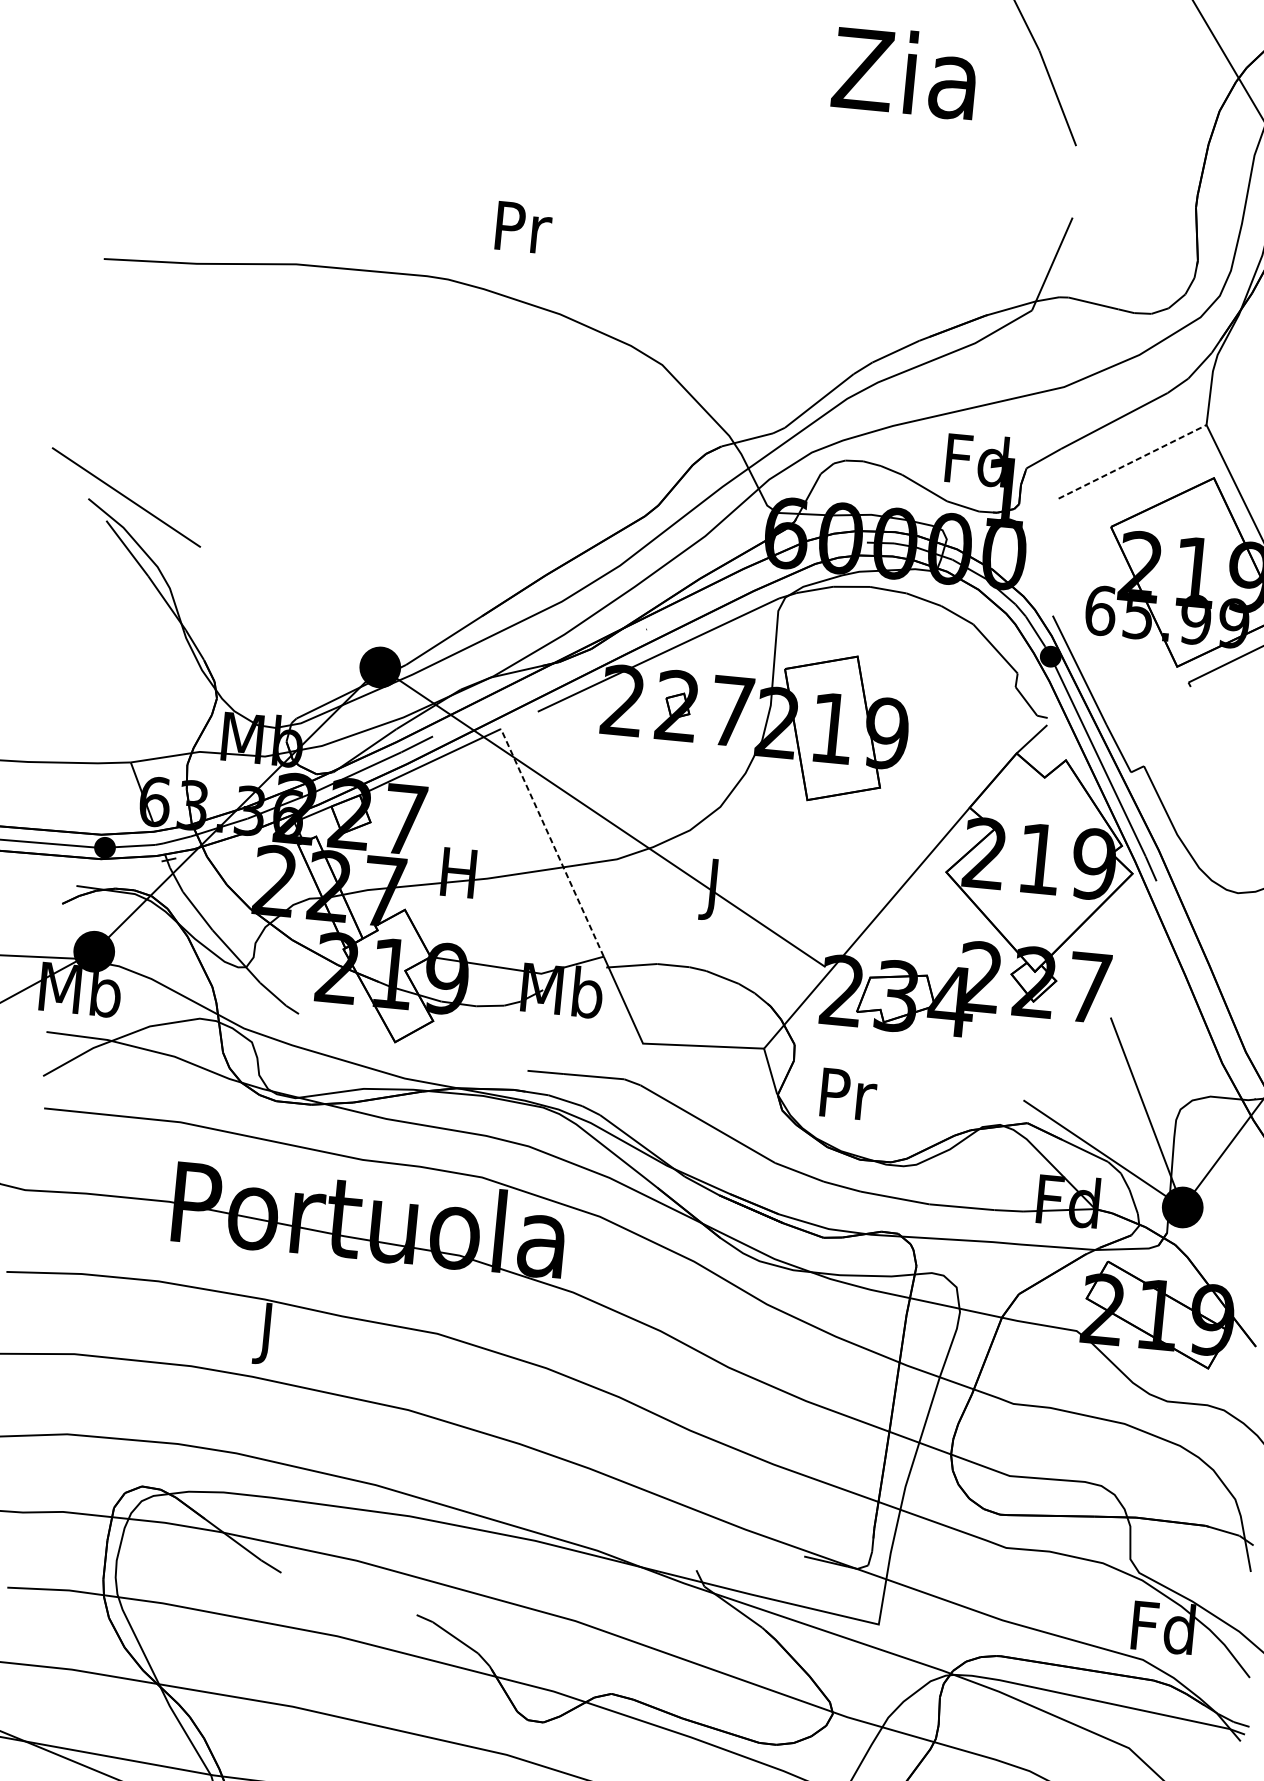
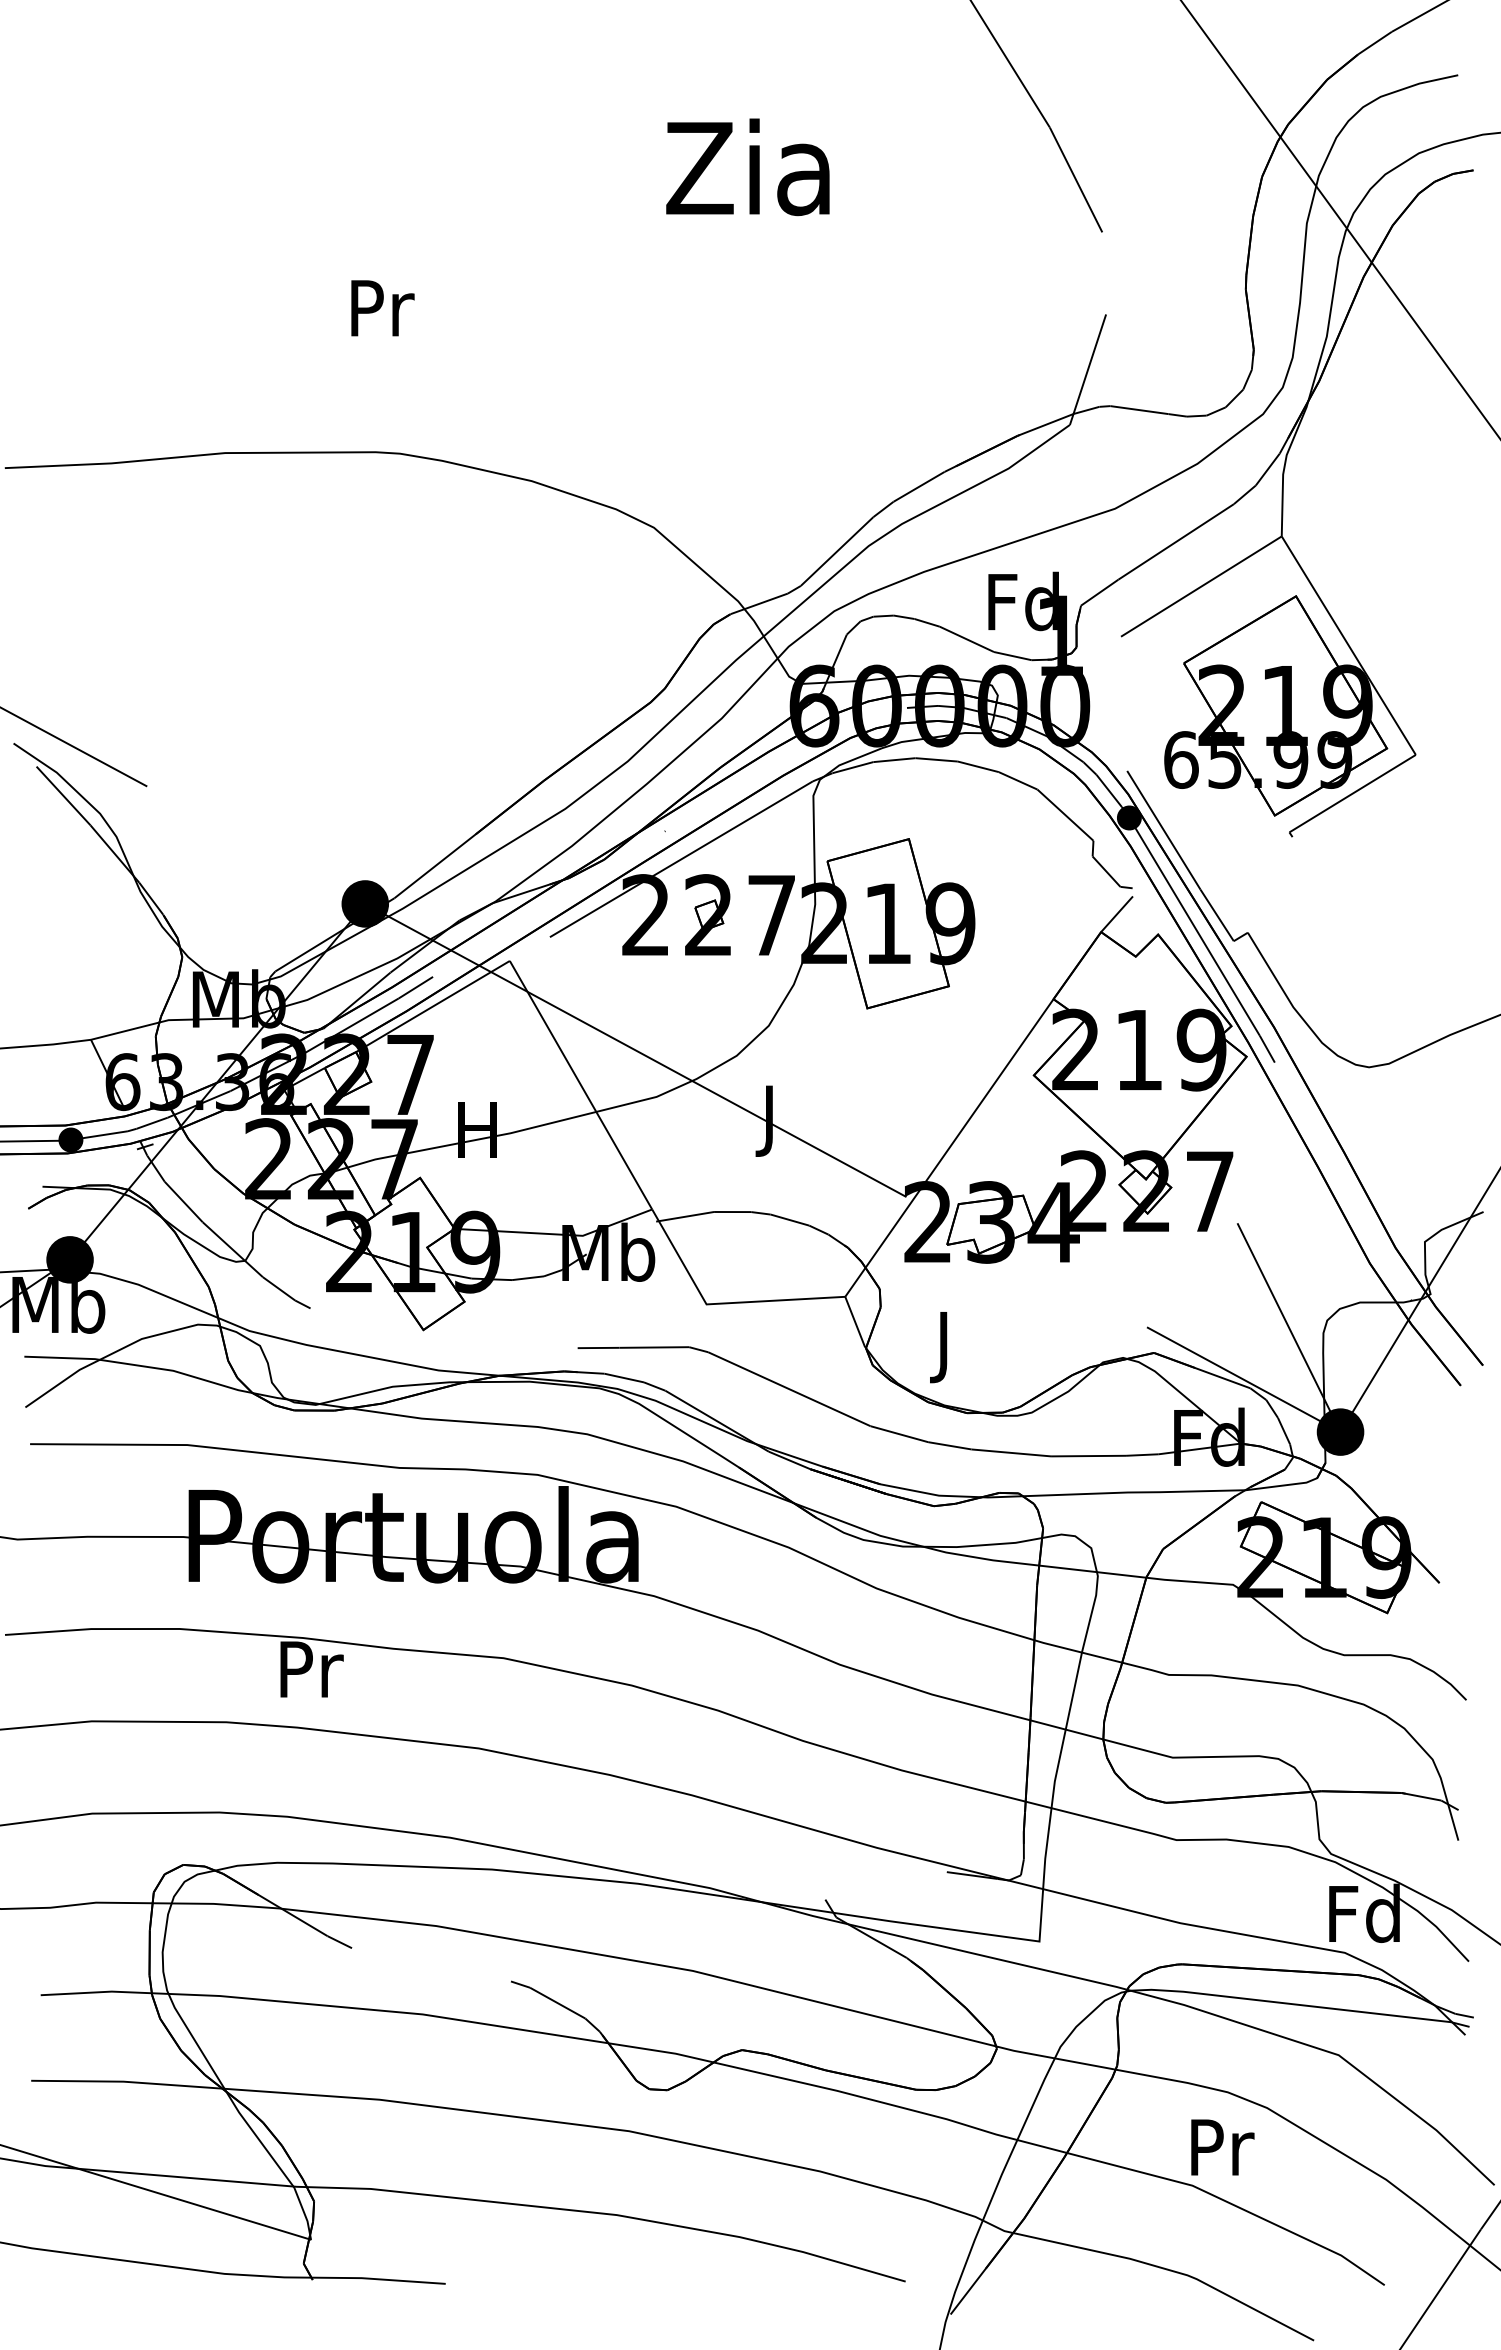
text: (904, 72) -> (747, 167), moved
text: (523, 227) -> (382, 308), moved
line: (1132, 461) -> (1201, 586), dashed -> solid
line: (551, 842) -> (580, 1084), dashed -> solid
text: (847, 1101) -> (946, 1347), Pr -> J
text: (269, 1333) -> (311, 1676), J -> Pr

